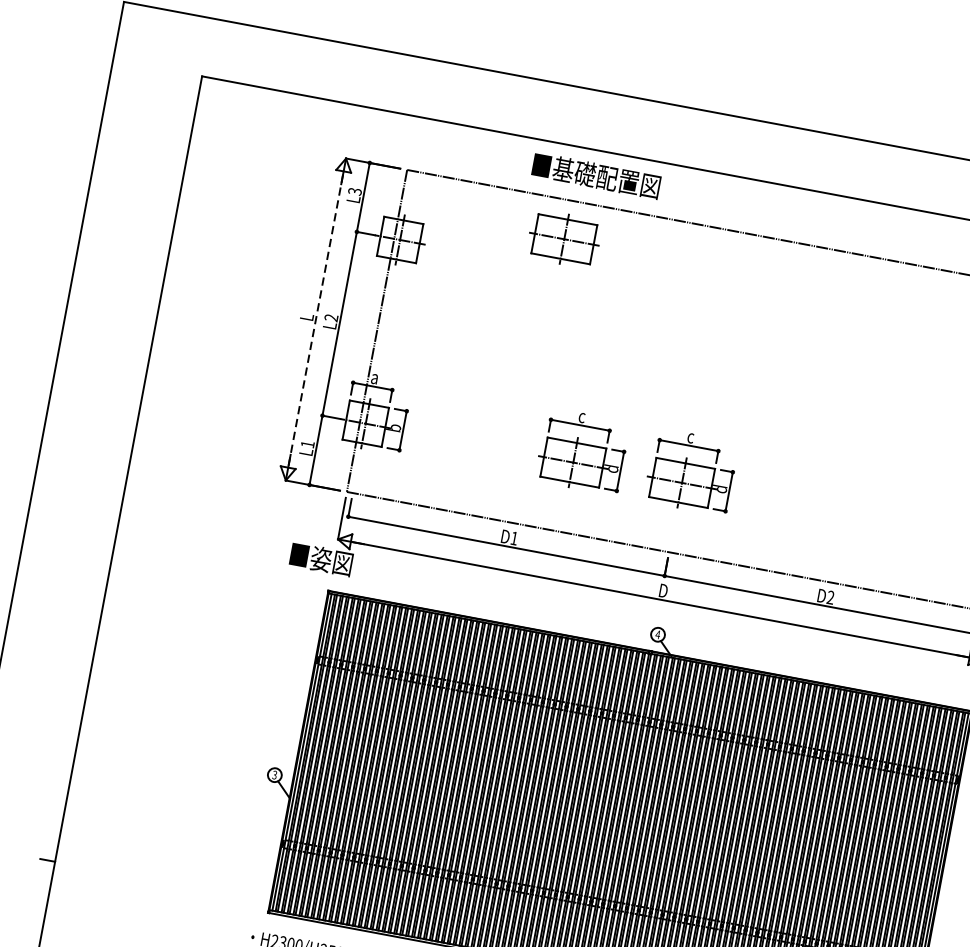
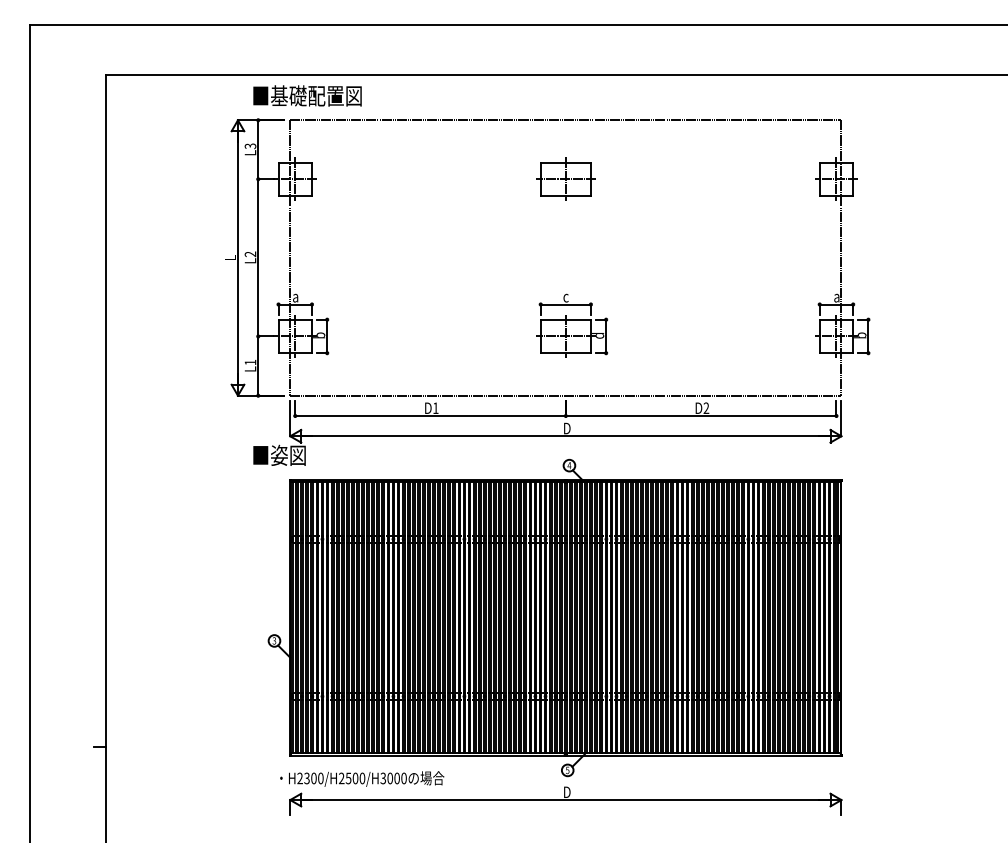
text: (596, 175) -> (307, 95), moved
part: (564, 238) -> (565, 178), moved
line: (315, 318) -> (237, 257), dashed -> solid
part: (583, 451) -> (479, 325), removed

